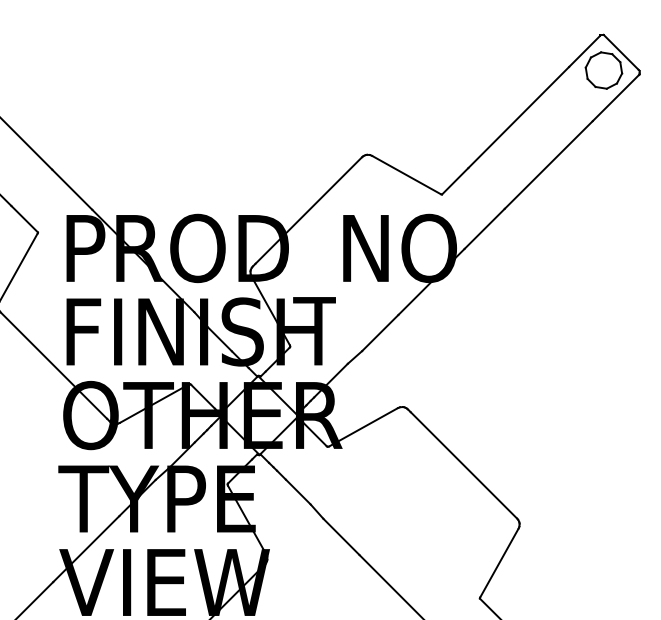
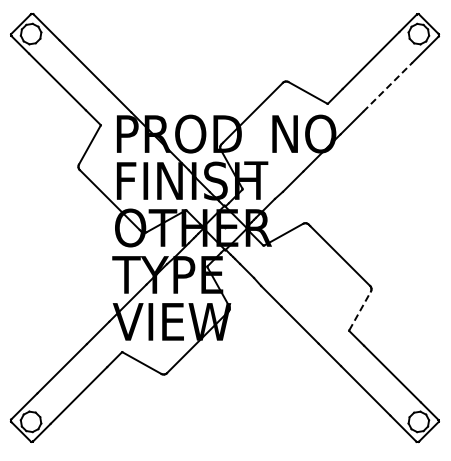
line: (548, 165) -> (387, 87), solid -> dashed
line: (500, 562) -> (360, 310), solid -> dashed

